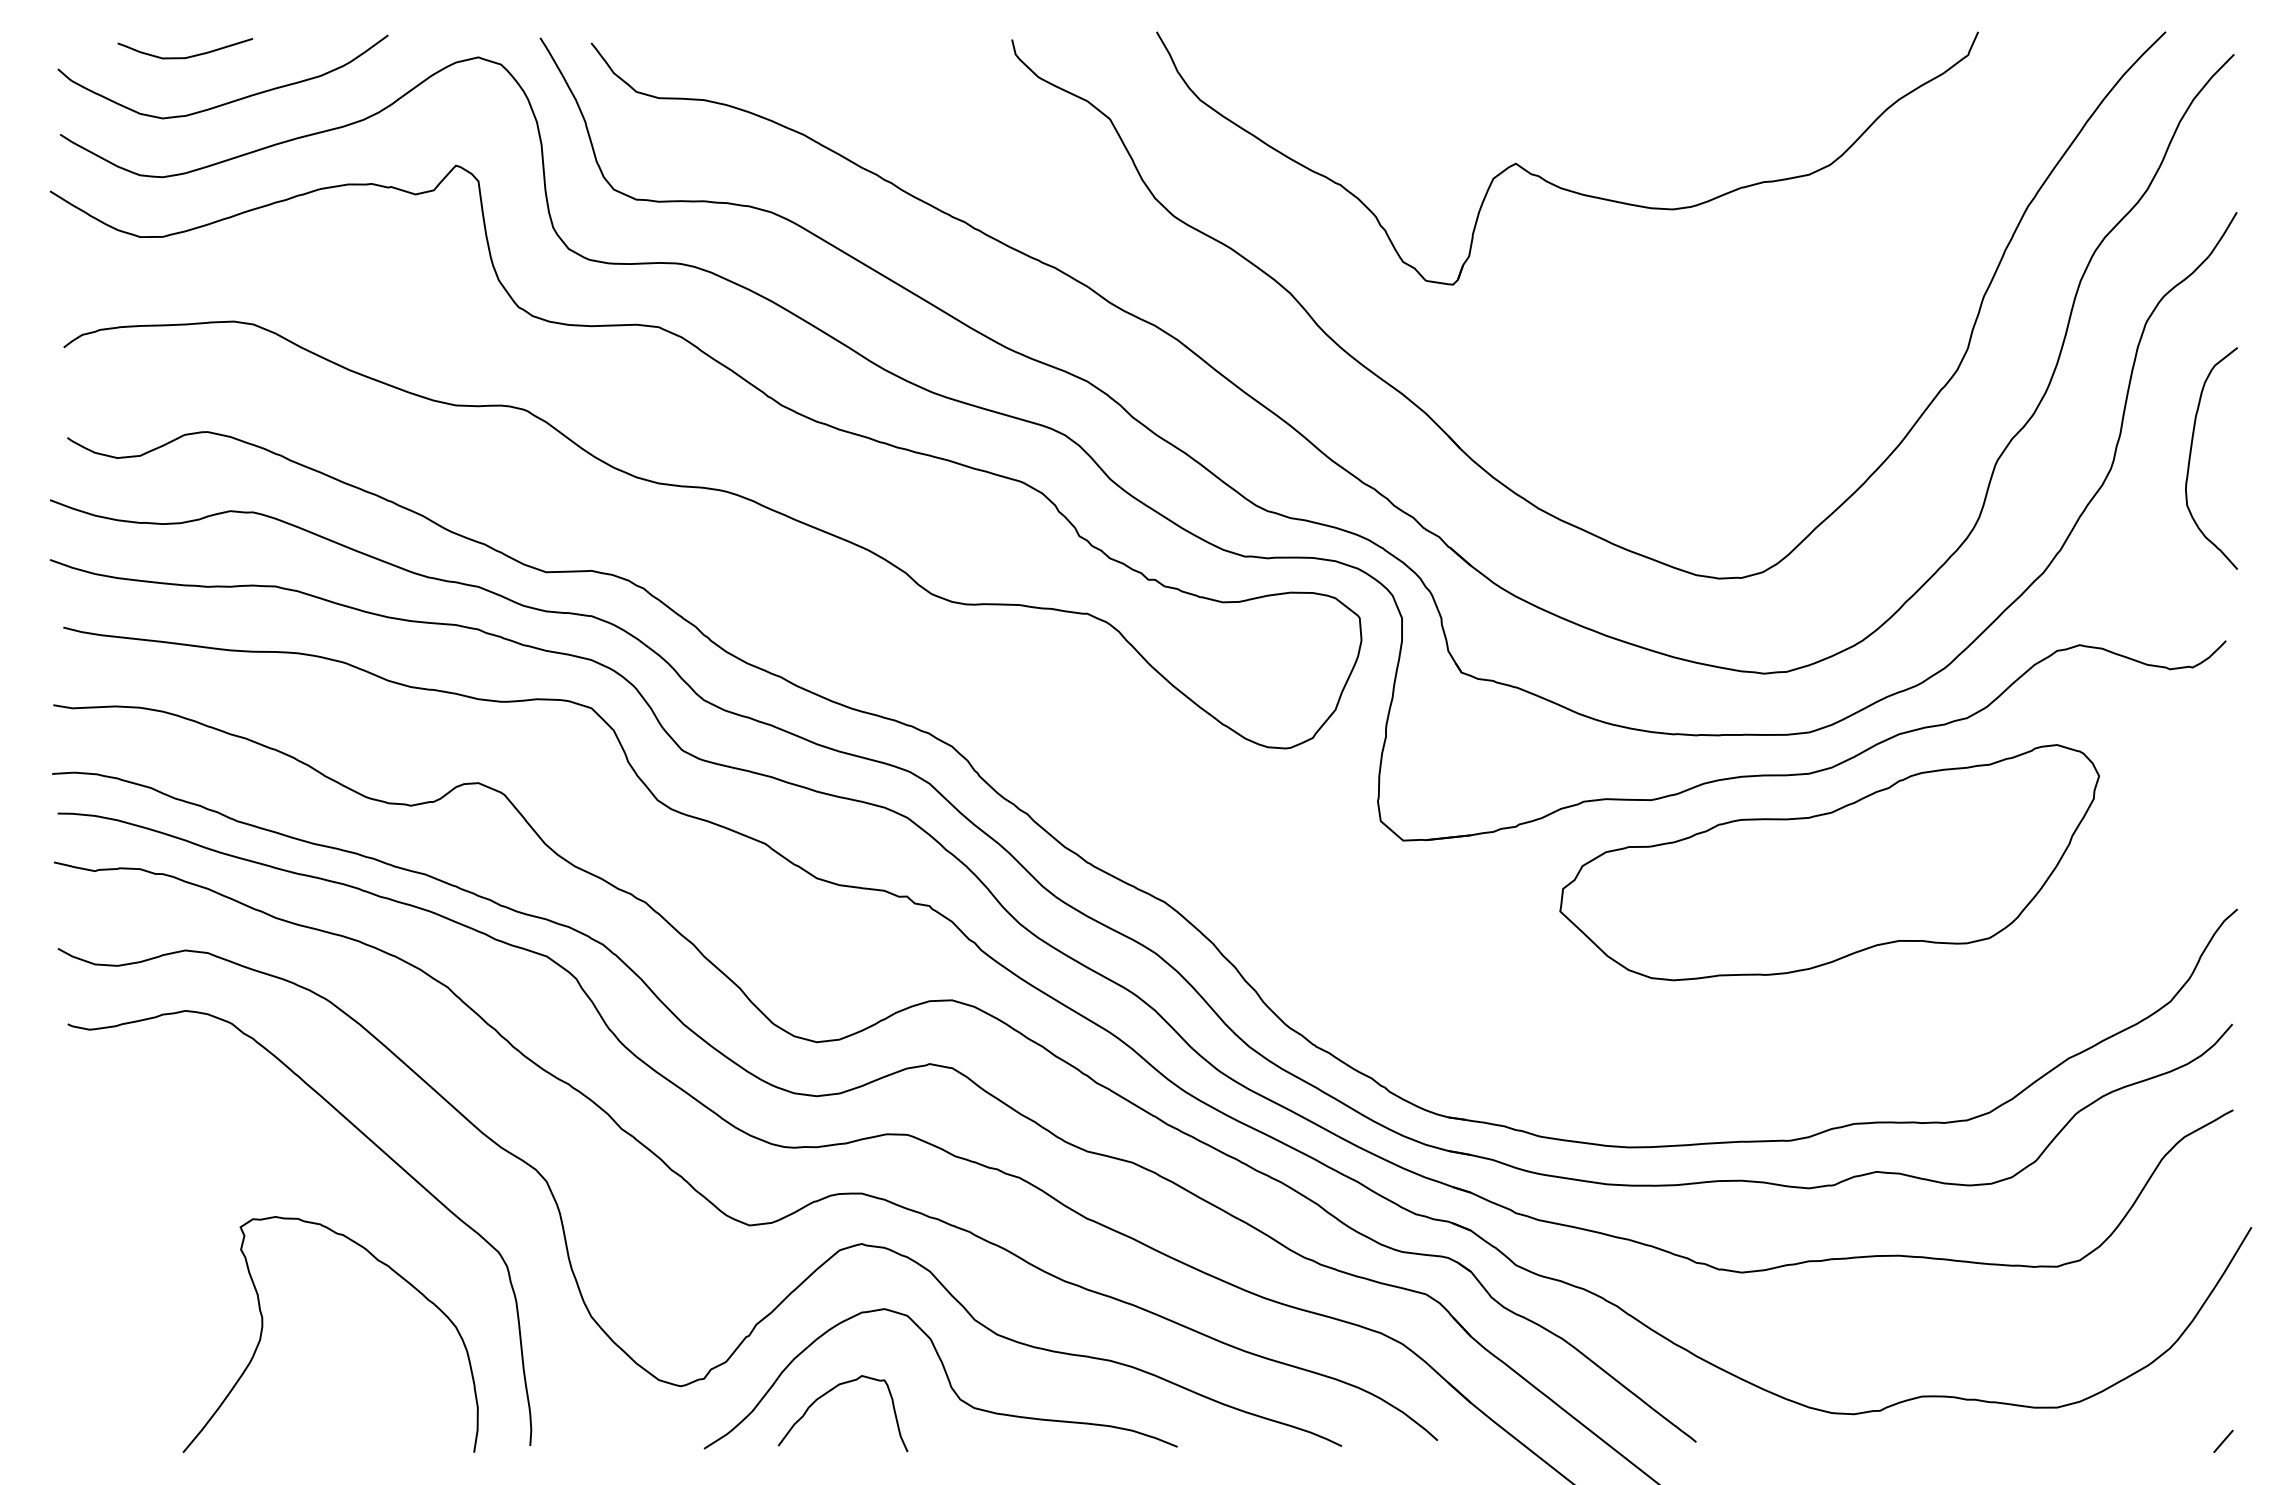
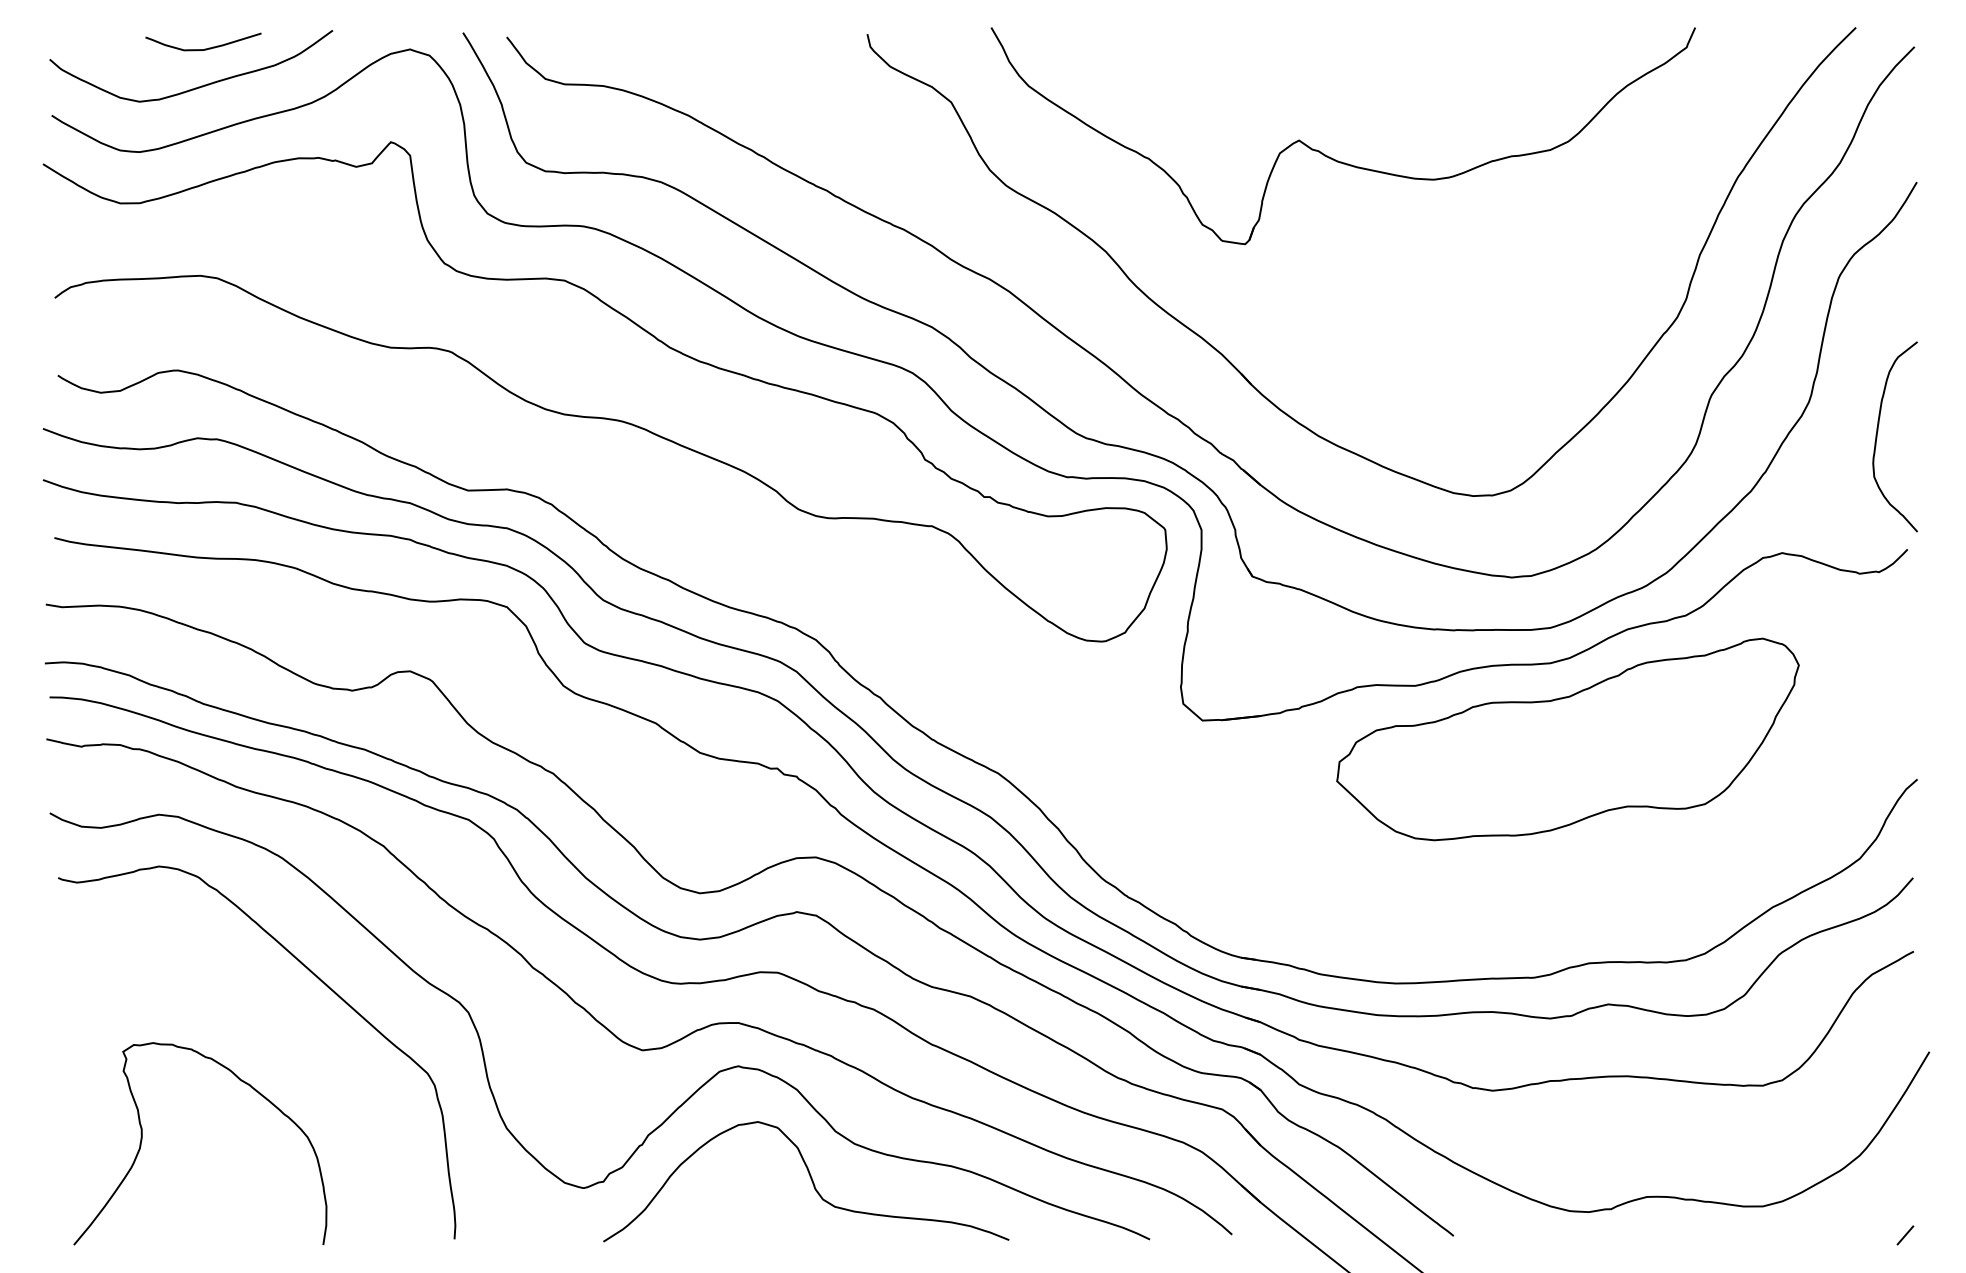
curve: (187, 56) -> (205, 48), moved
curve: (2191, 454) -> (1878, 433), moved
curve: (263, 1327) -> (142, 1137), moved
curve: (829, 1392) -> (710, 1193), removed

